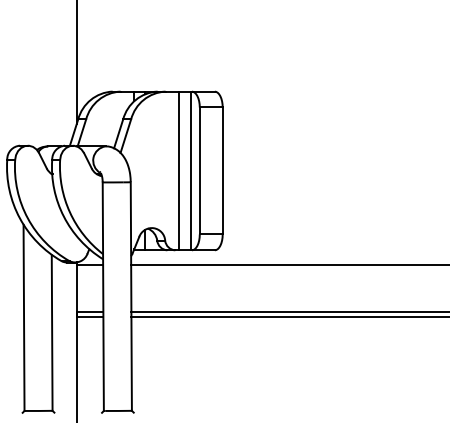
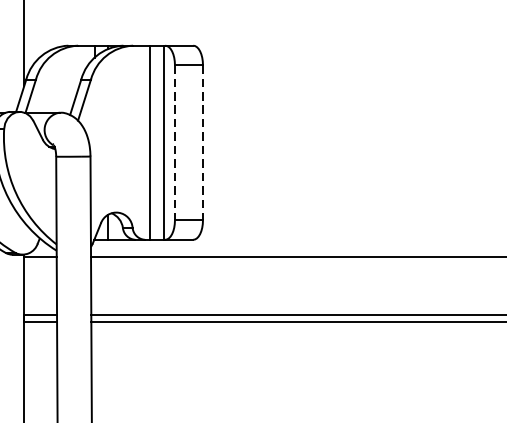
line: (199, 171) -> (174, 143), solid -> dashed
line: (222, 171) -> (202, 143), solid -> dashed

